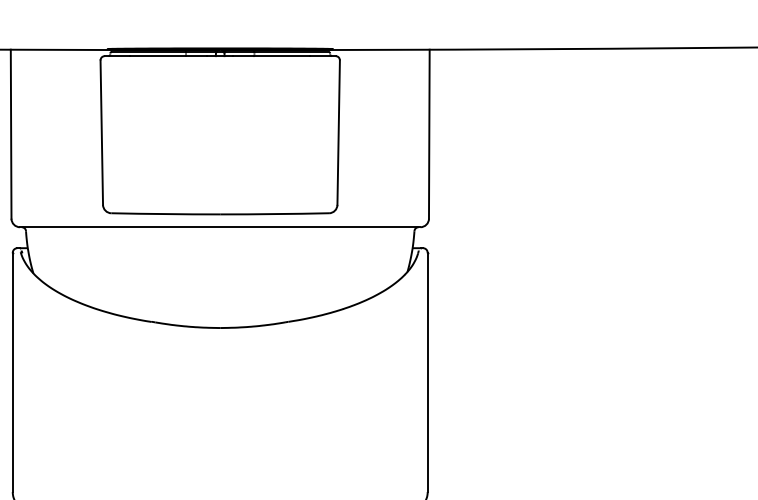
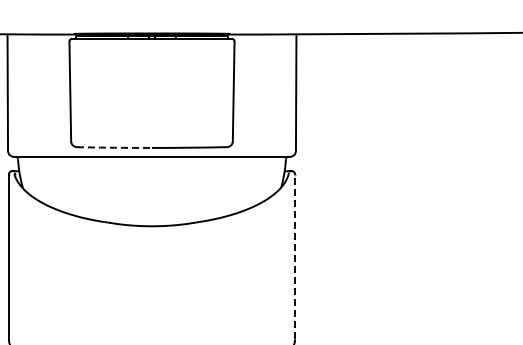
arc: (165, 213) -> (114, 147), solid -> dashed
line: (428, 371) -> (295, 256), solid -> dashed

